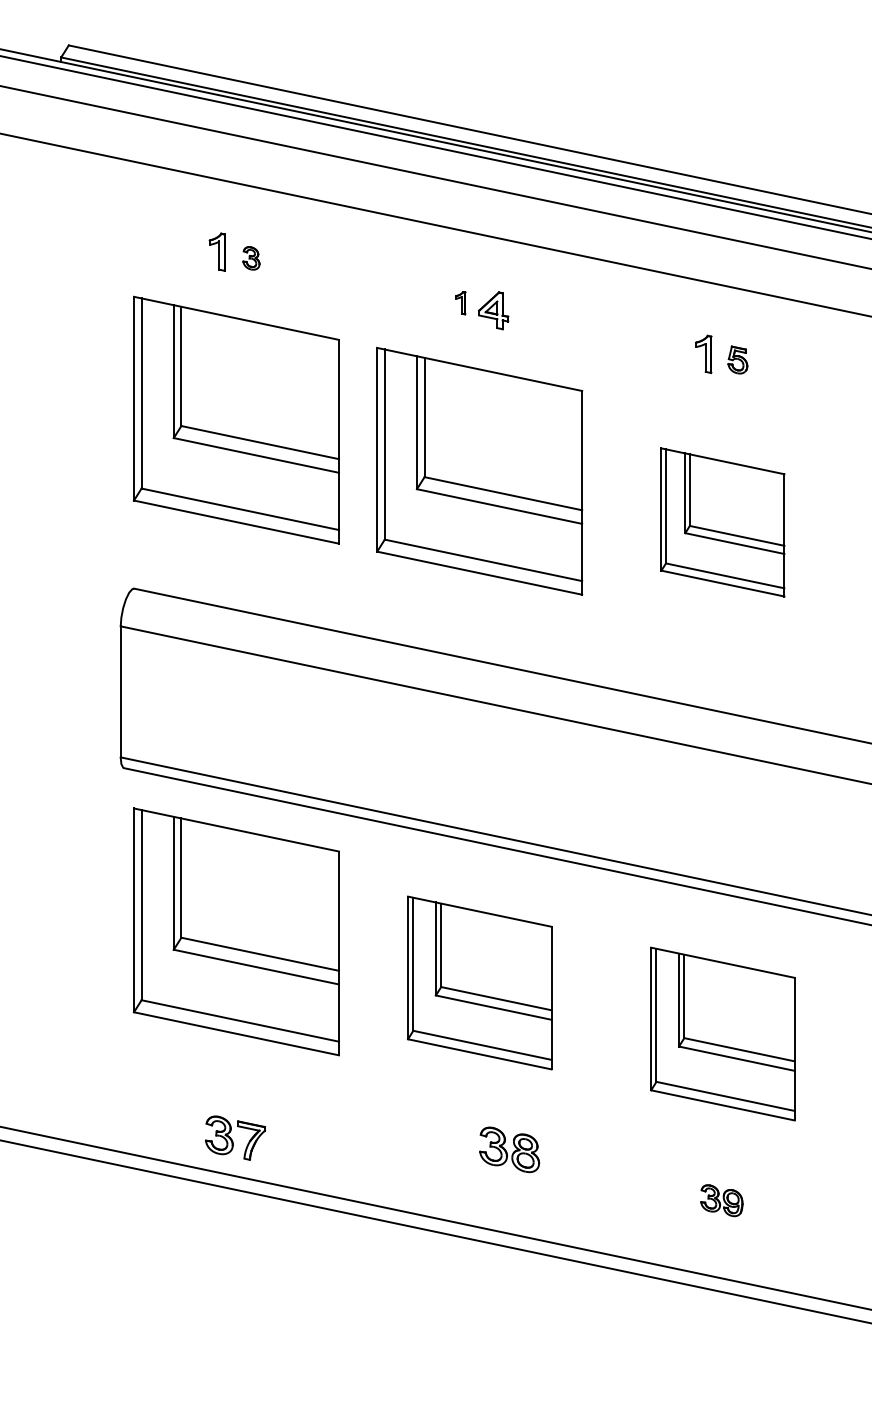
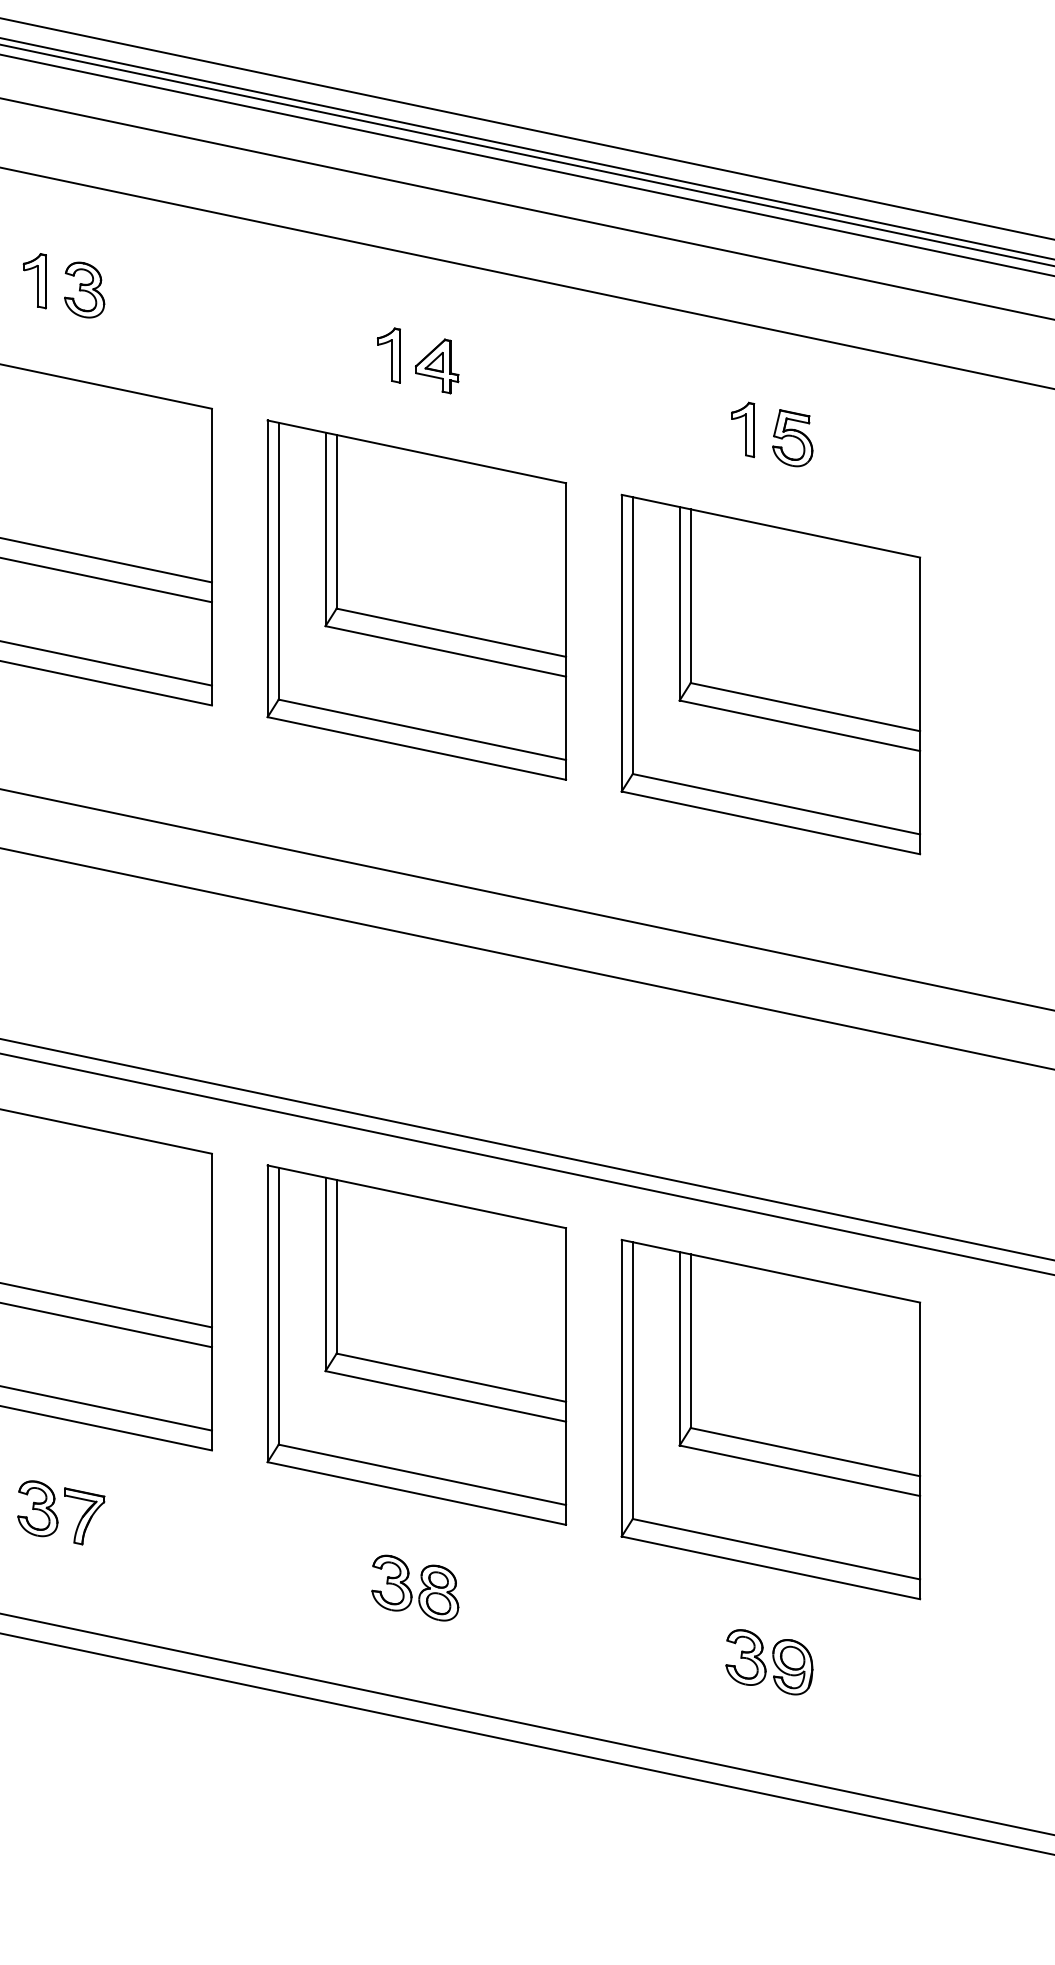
part: (251, 258) -> (84, 290), size x1.67
part: (460, 302) -> (388, 354), size x1.67
part: (737, 359) -> (792, 437), size x1.43
part: (722, 522) -> (770, 674), size x1.67
part: (479, 982) -> (416, 1344), size x1.43
part: (722, 1033) -> (770, 1418), size x1.43
part: (235, 1137) -> (61, 1511), moved
part: (509, 1149) -> (415, 1587), moved
part: (721, 1200) -> (768, 1661), size x1.43

